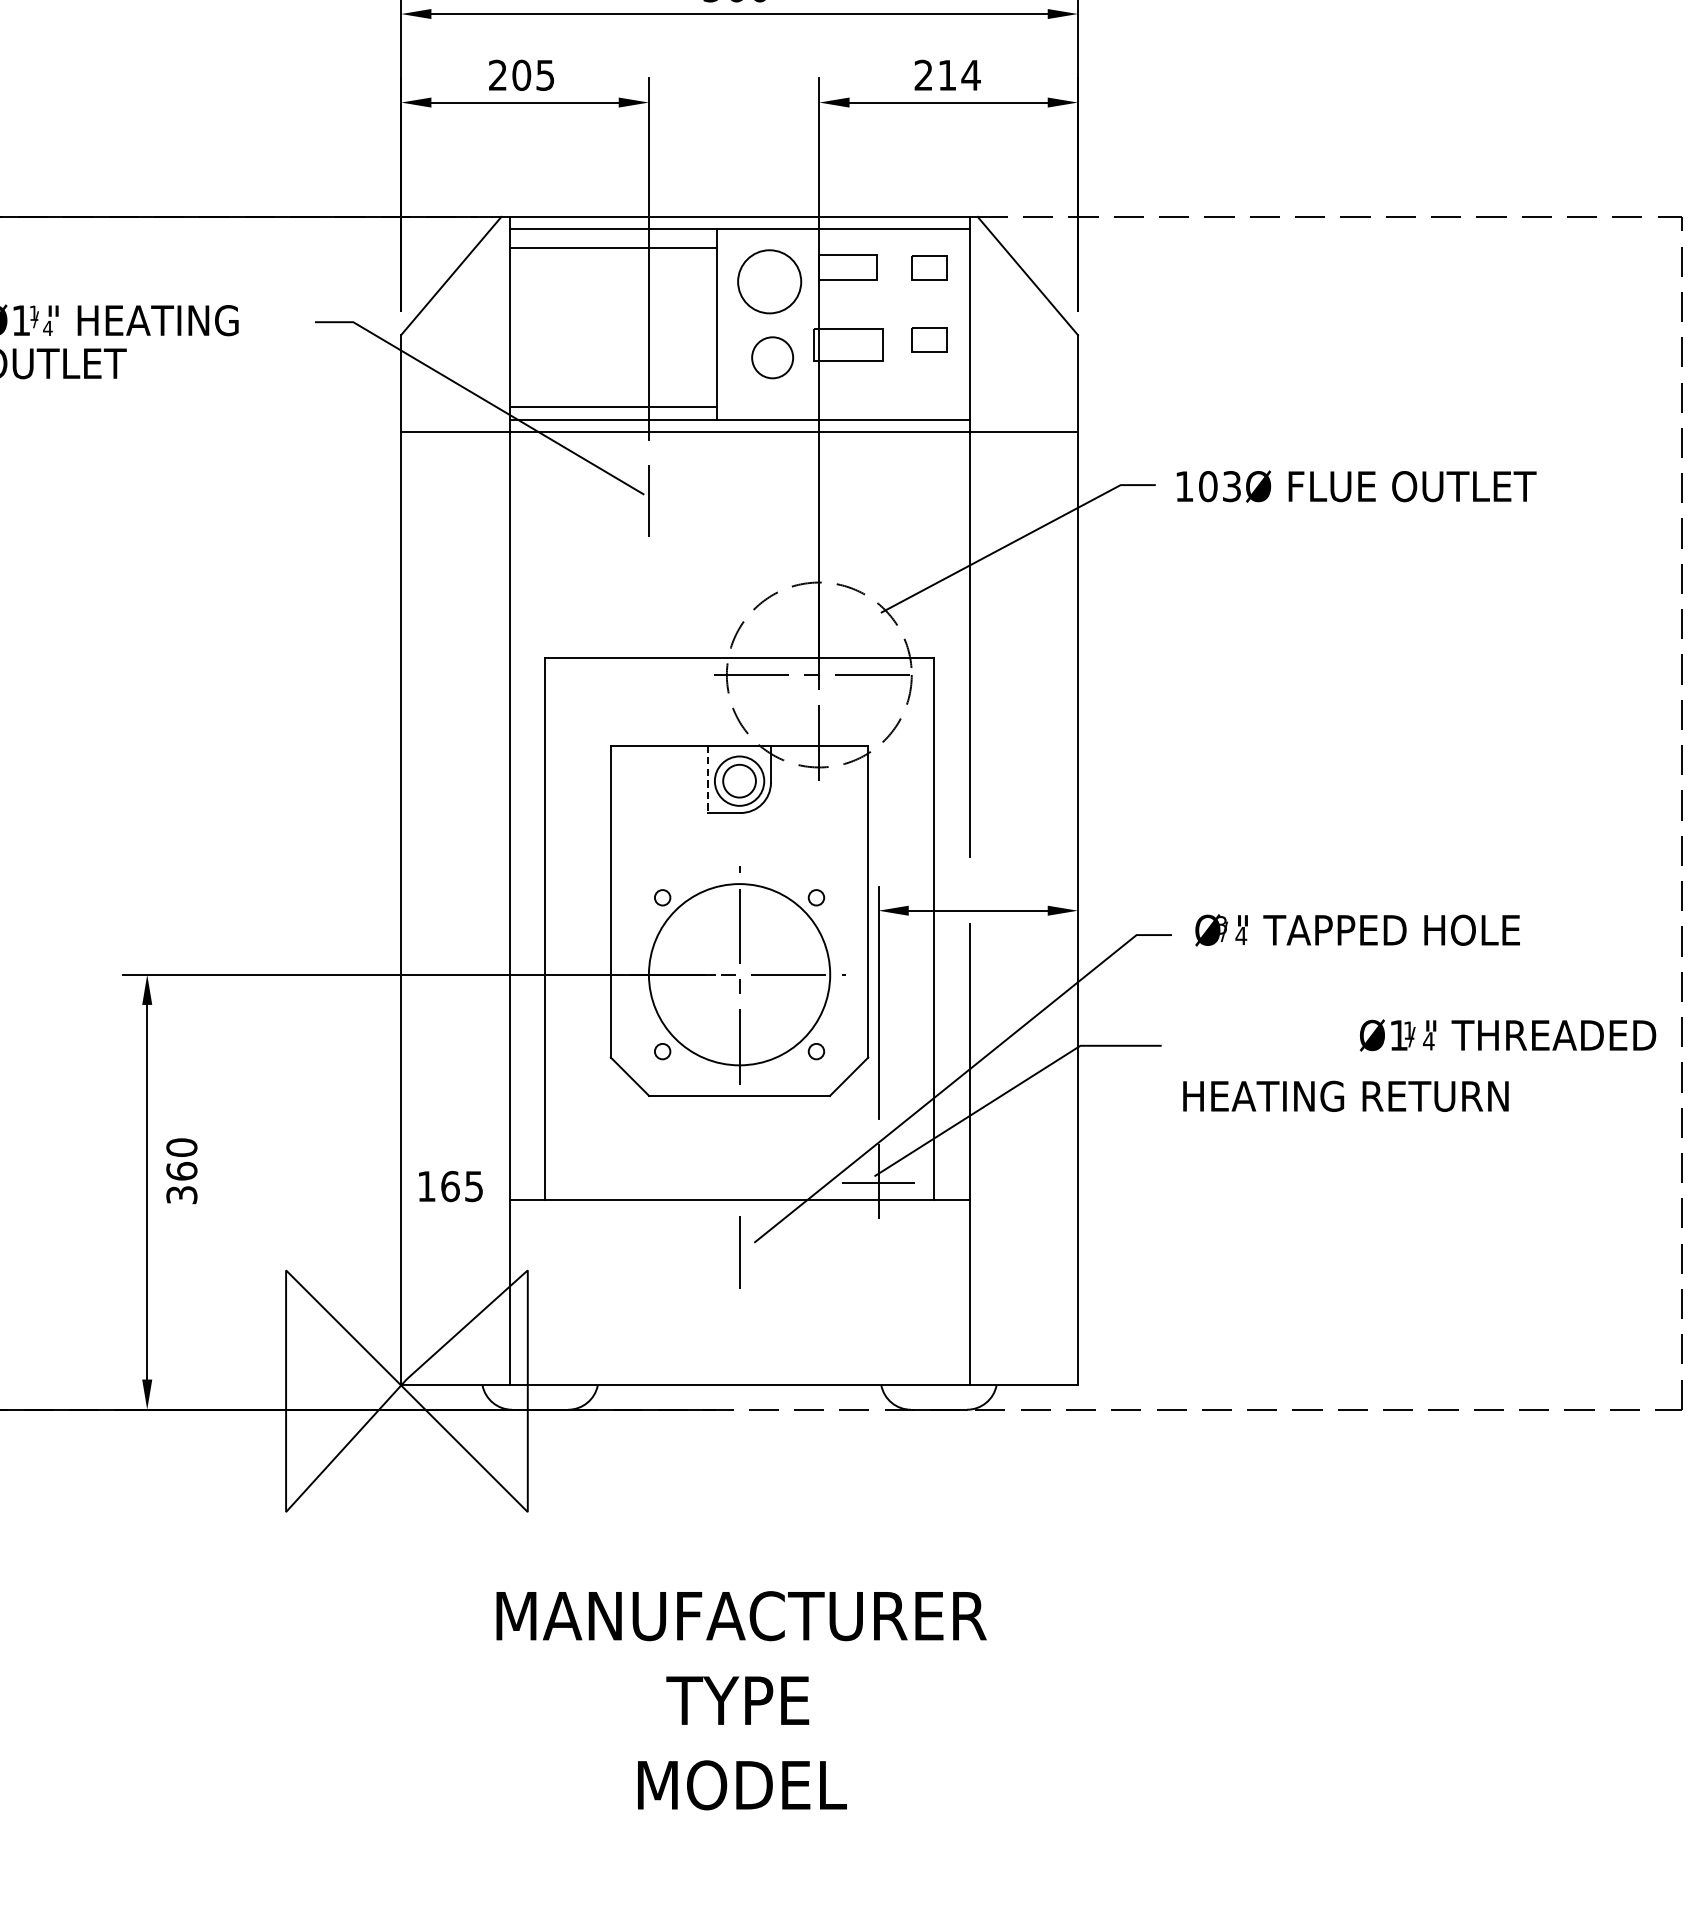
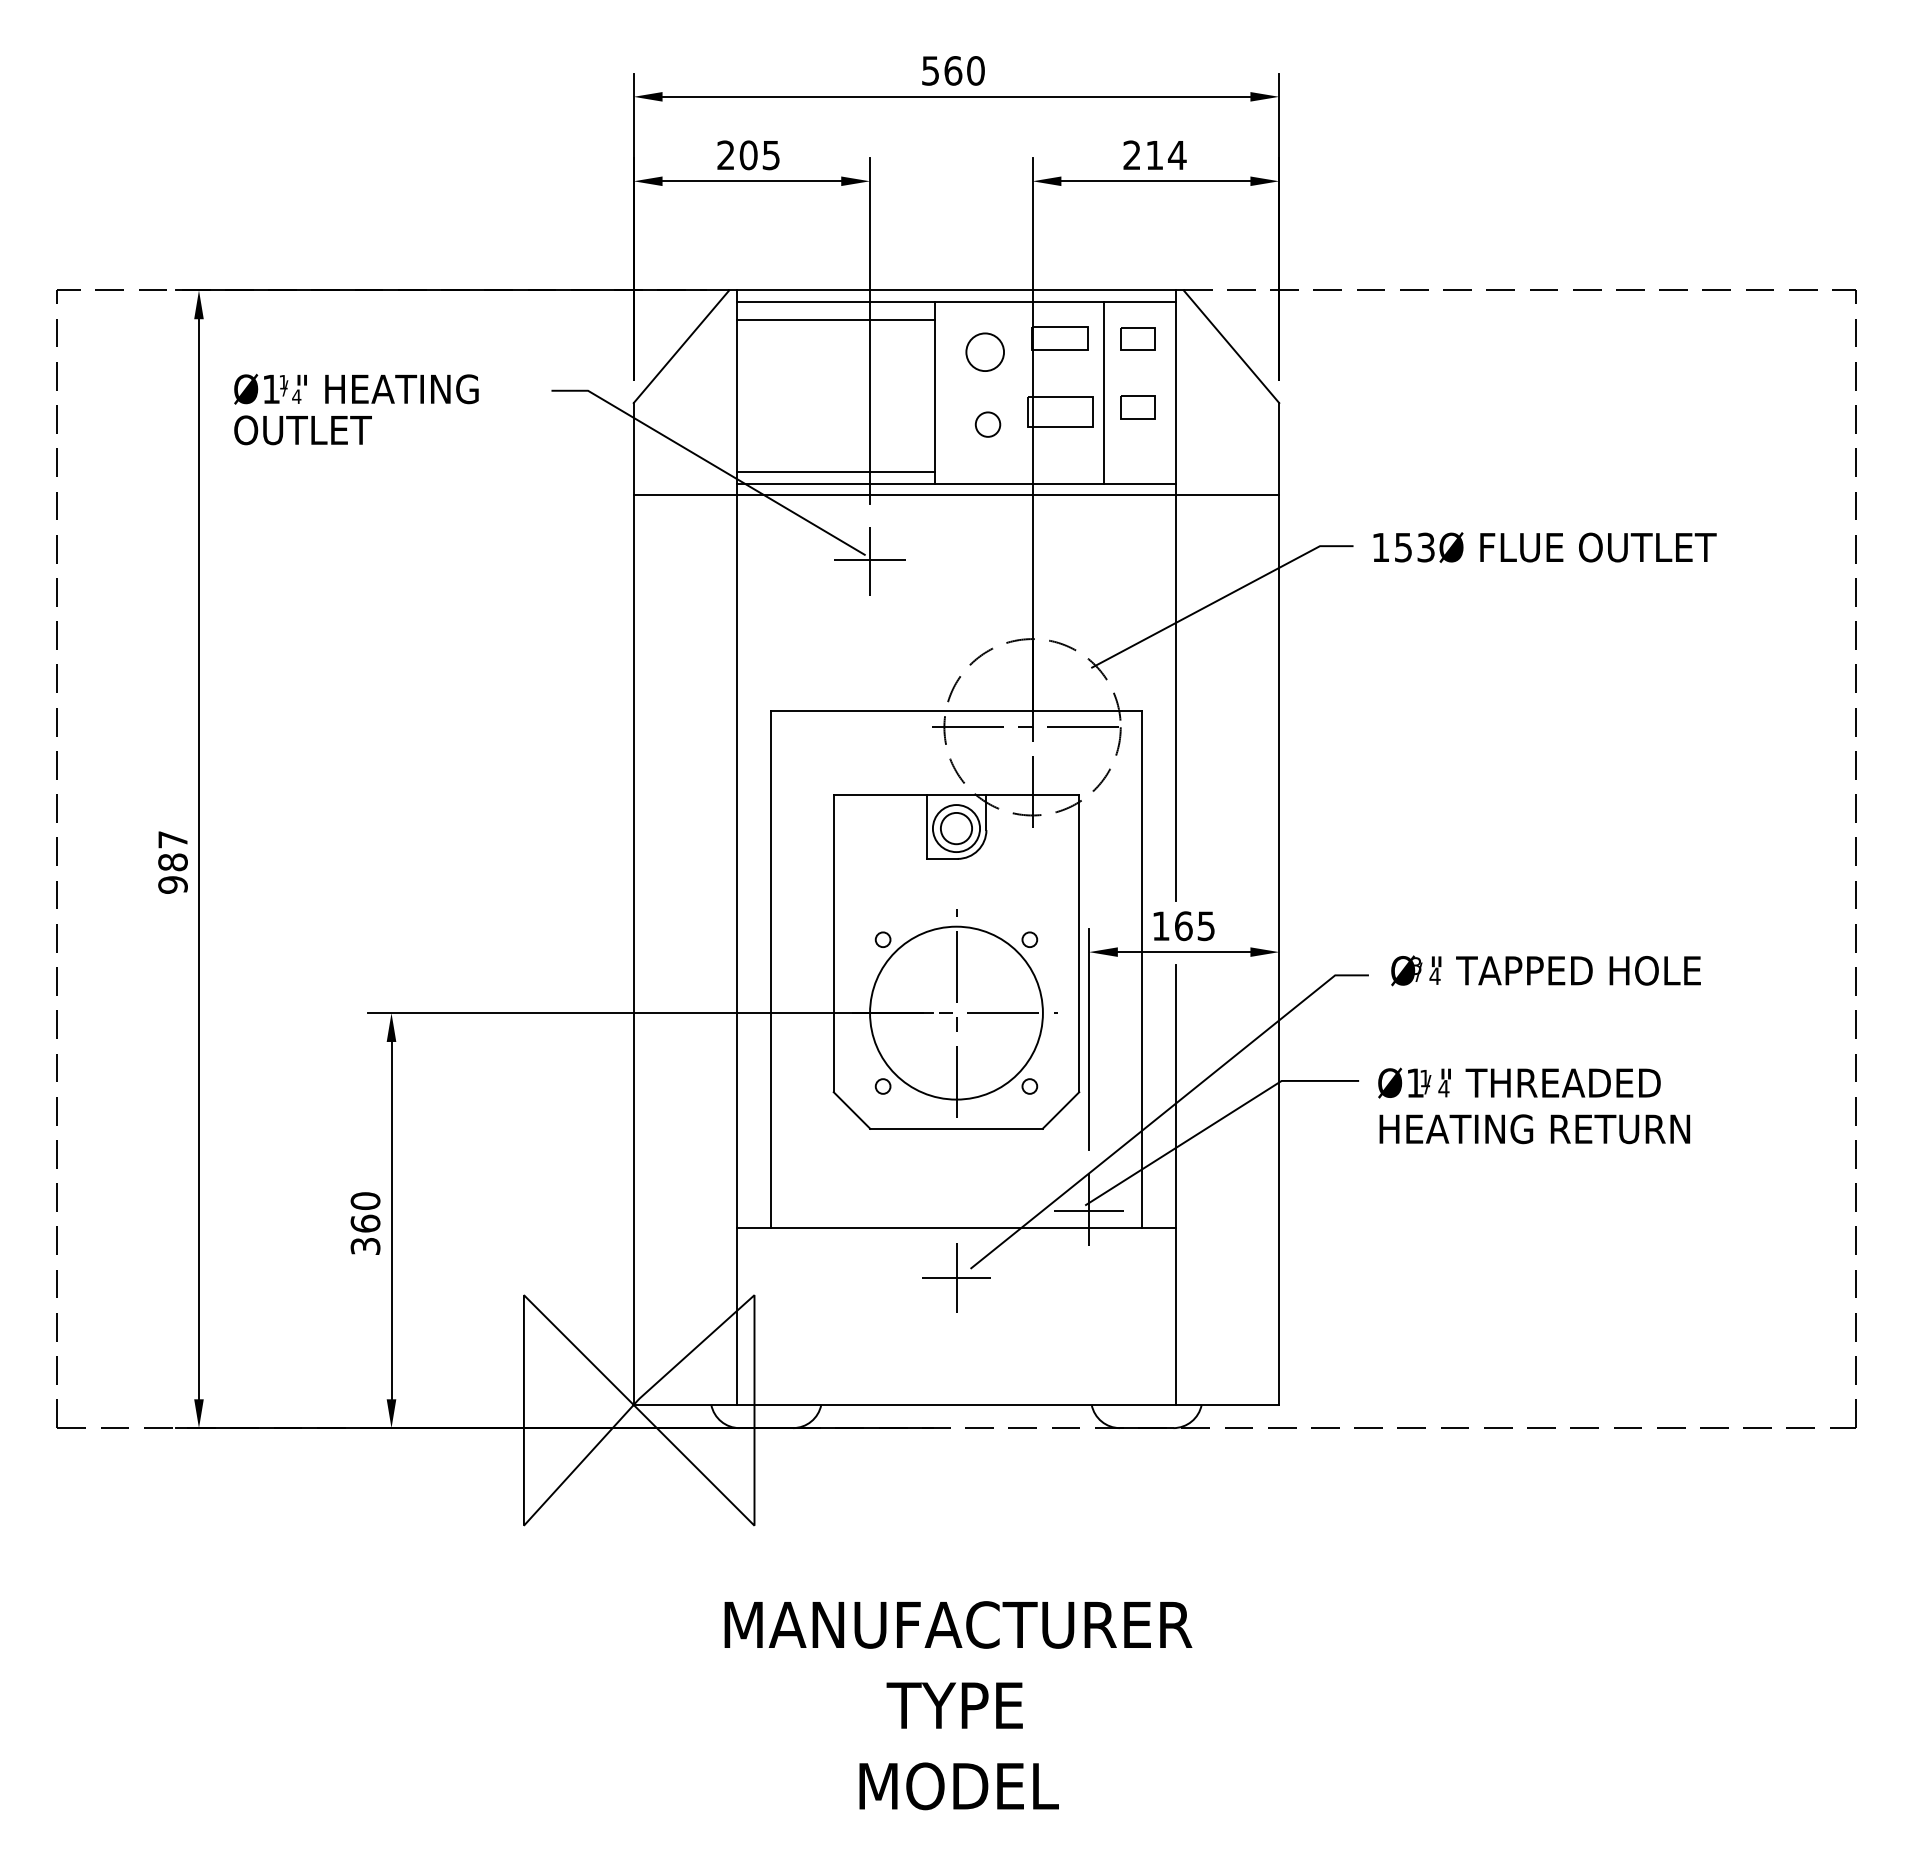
circle: (769, 282) -> (985, 352), size x0.62
line: (893, 324) -> (1103, 392), added
circle: (772, 357) -> (987, 424), size x0.62
text: (1208, 486) -> (1403, 547), 103Ø -> 153Ø
line: (649, 500) -> (870, 560), added
line: (708, 780) -> (926, 827), dashed -> solid
text: (1508, 1034) -> (1519, 1082), moved
text: (181, 1171) -> (365, 1223), moved
text: (450, 1186) -> (1183, 926), moved
line: (739, 1251) -> (956, 1277), added

